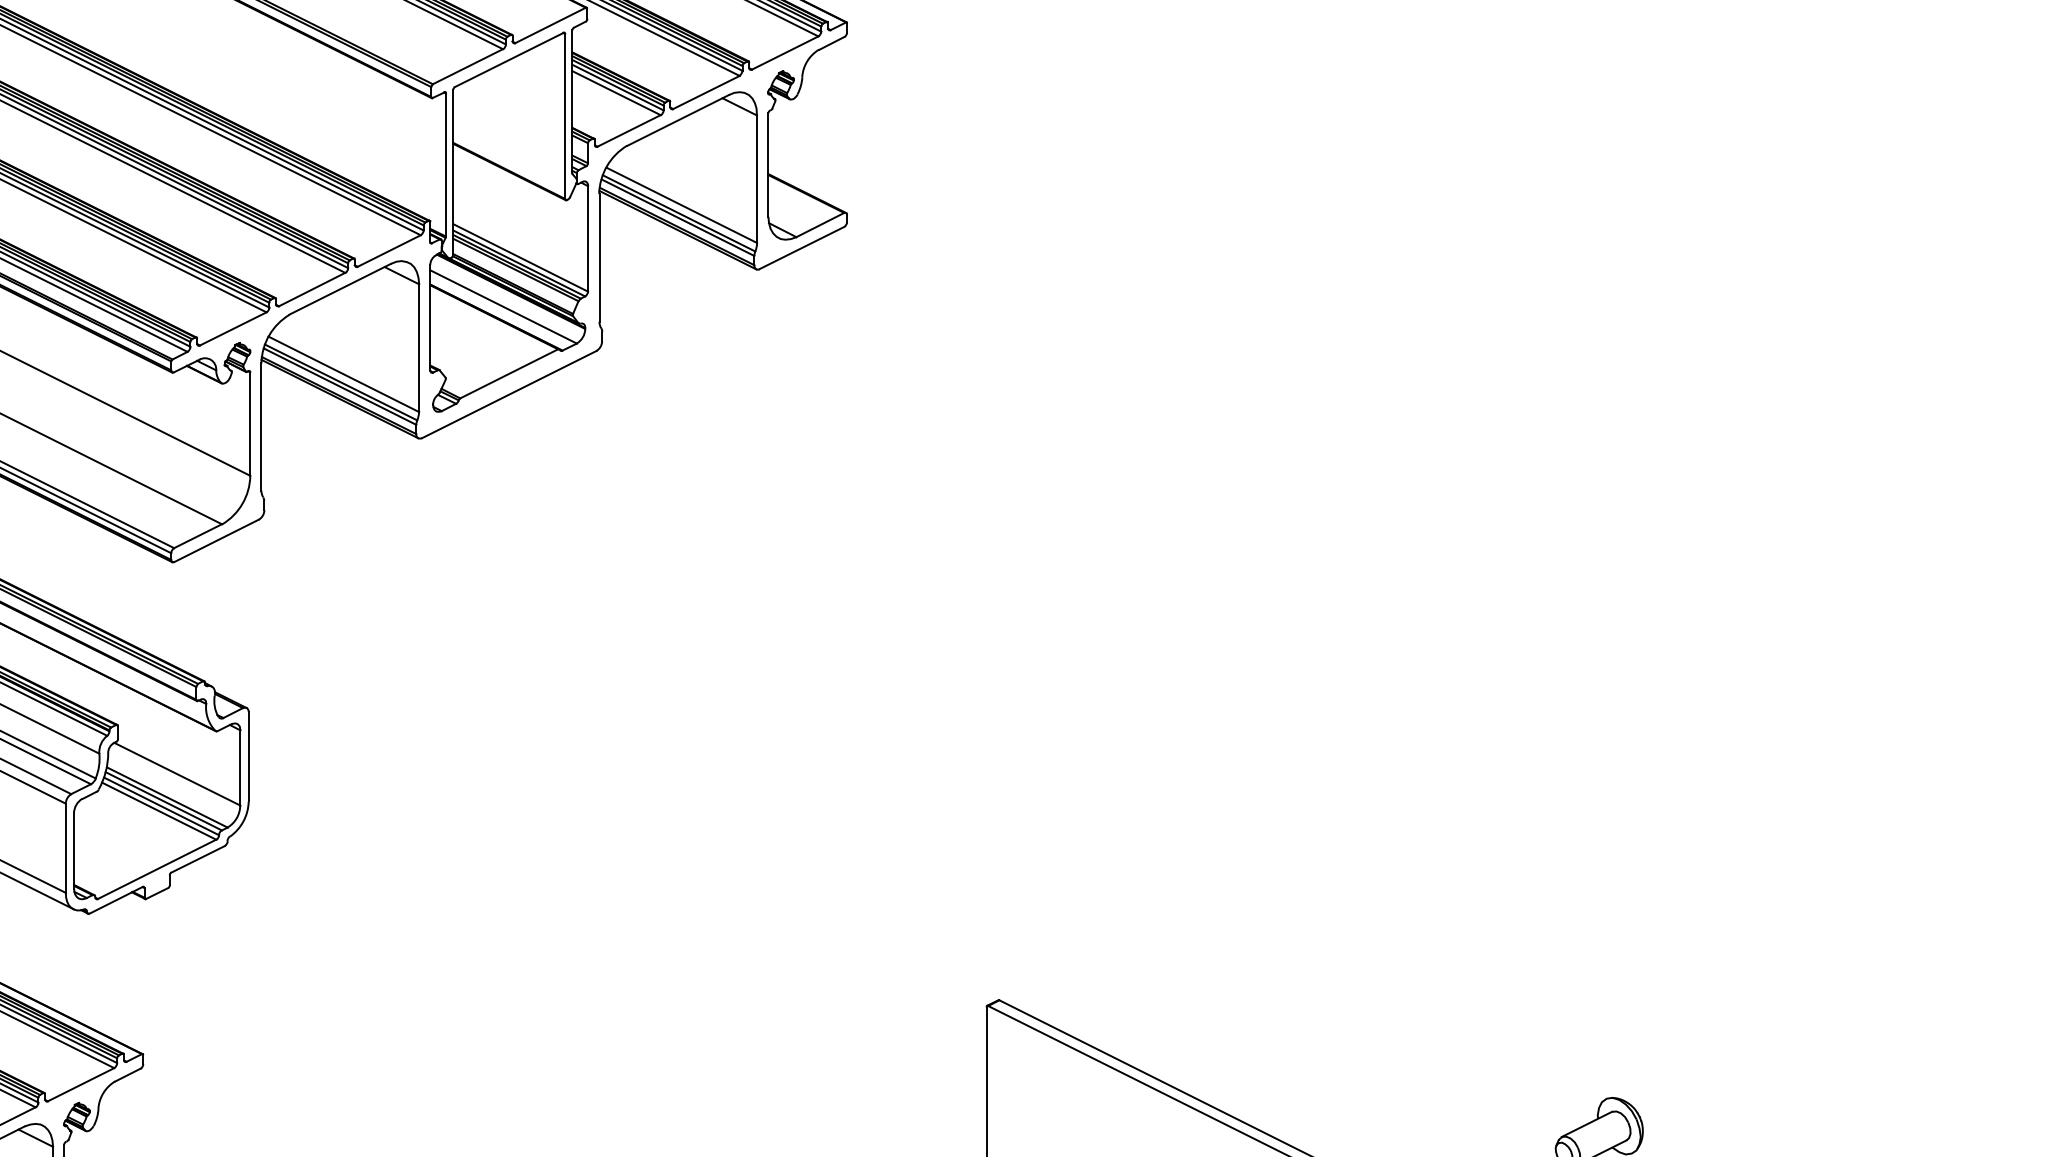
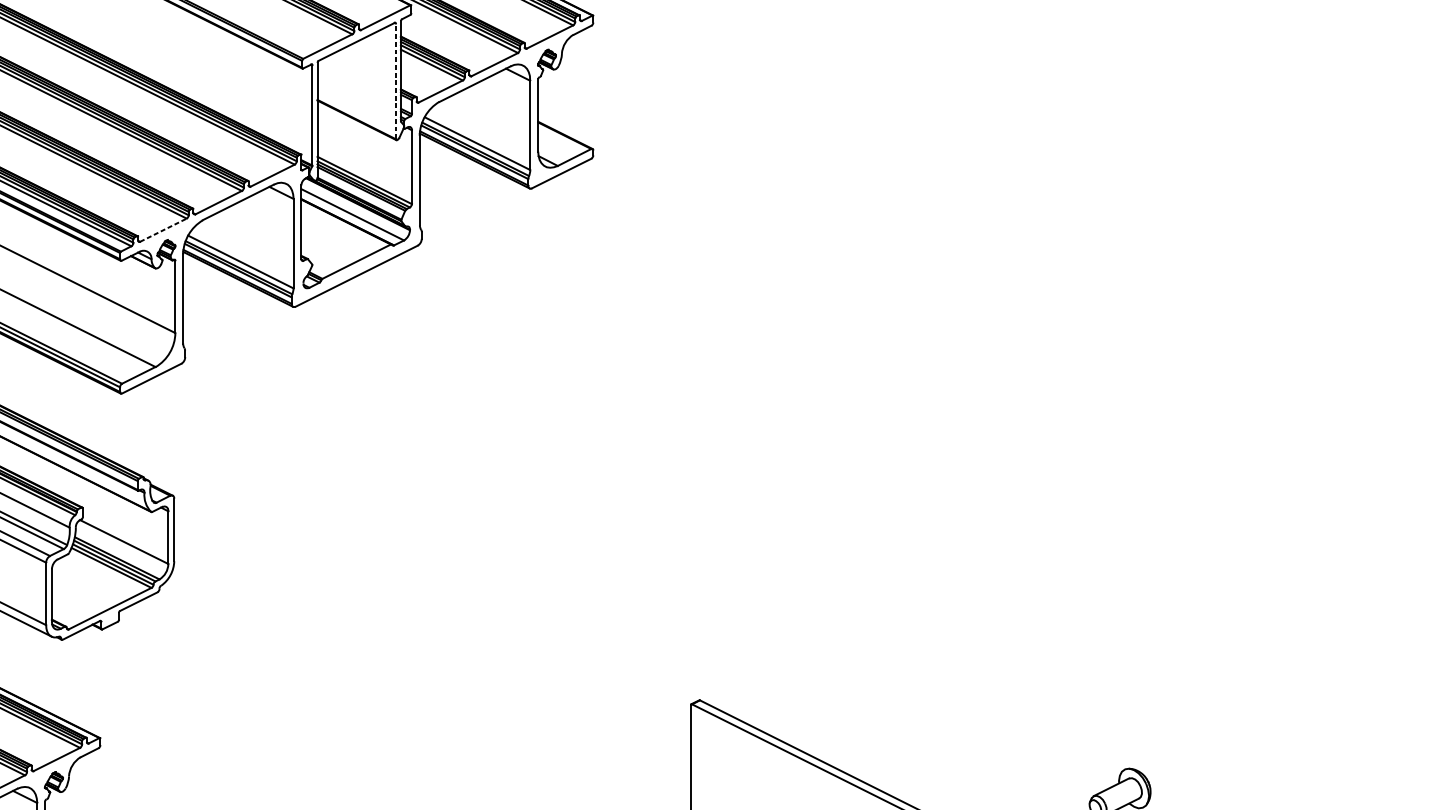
line: (565, 116) -> (396, 81), solid -> dashed
line: (233, 328) -> (163, 229), solid -> dashed

